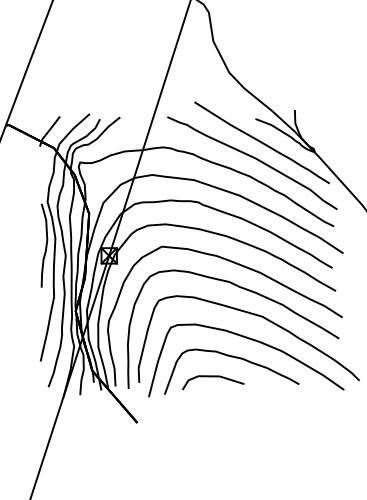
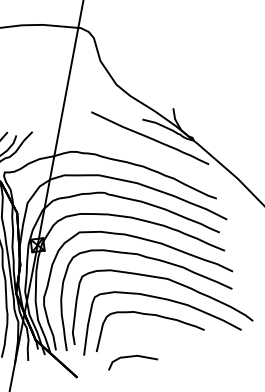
curve: (253, 158) -> (144, 151), removed
line: (213, 377) -> (132, 357), moved

